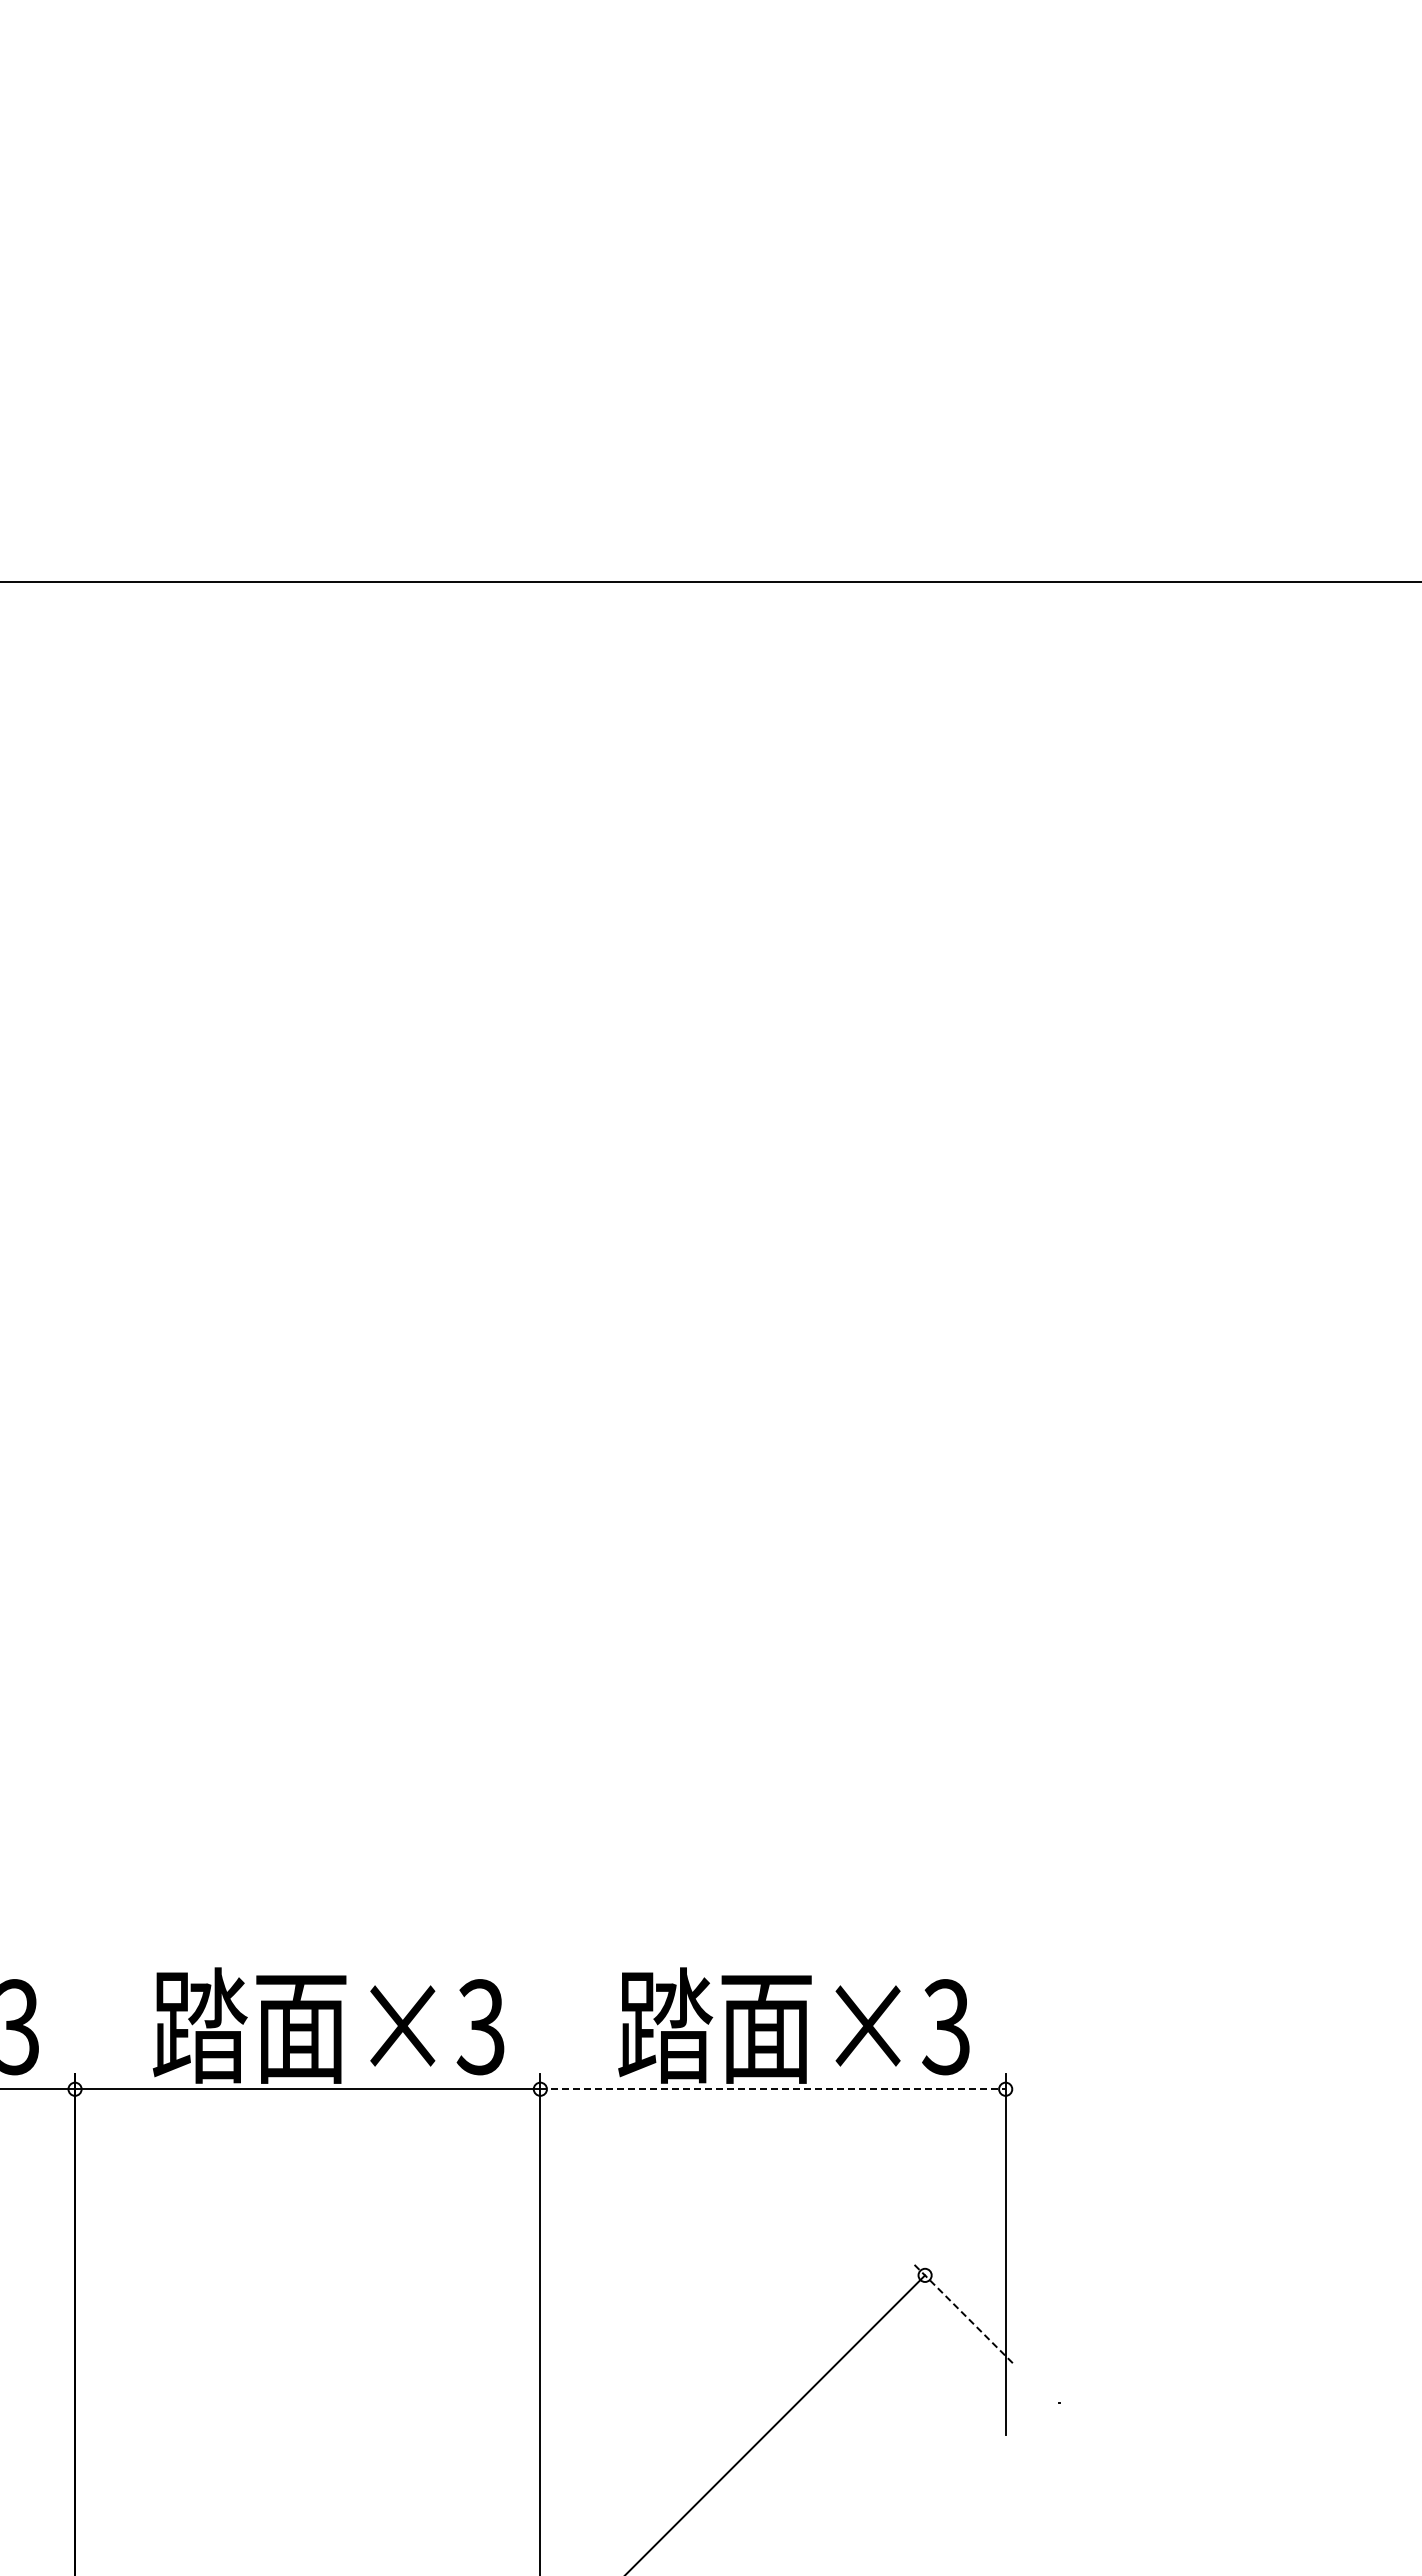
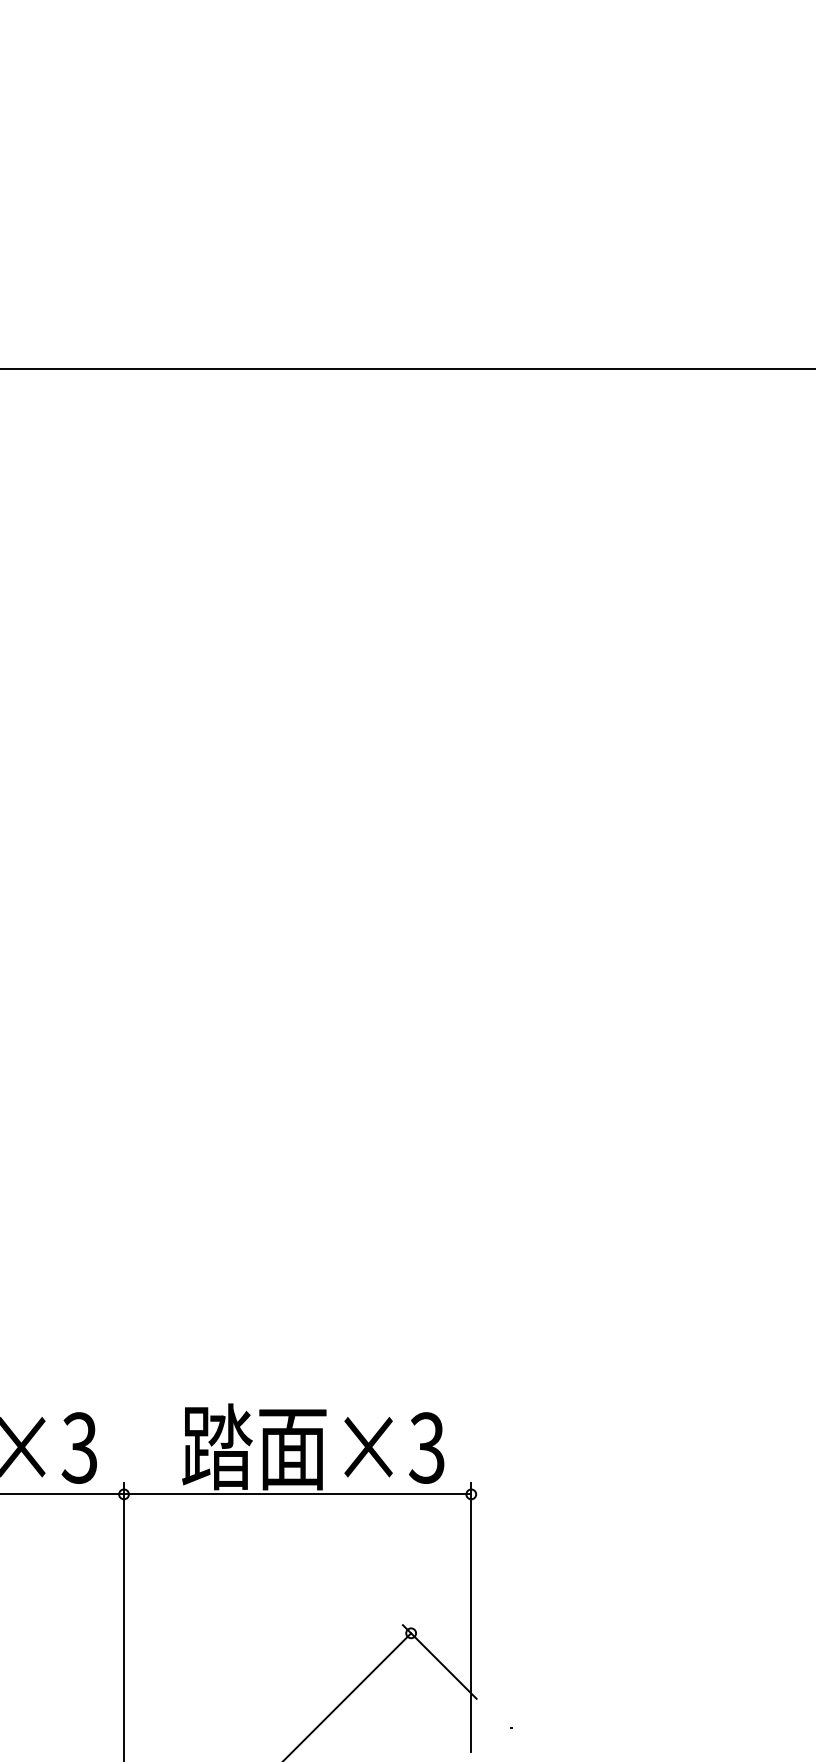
line: (773, 2089) -> (298, 1494), dashed -> solid
line: (963, 2313) -> (439, 1661), dashed -> solid

